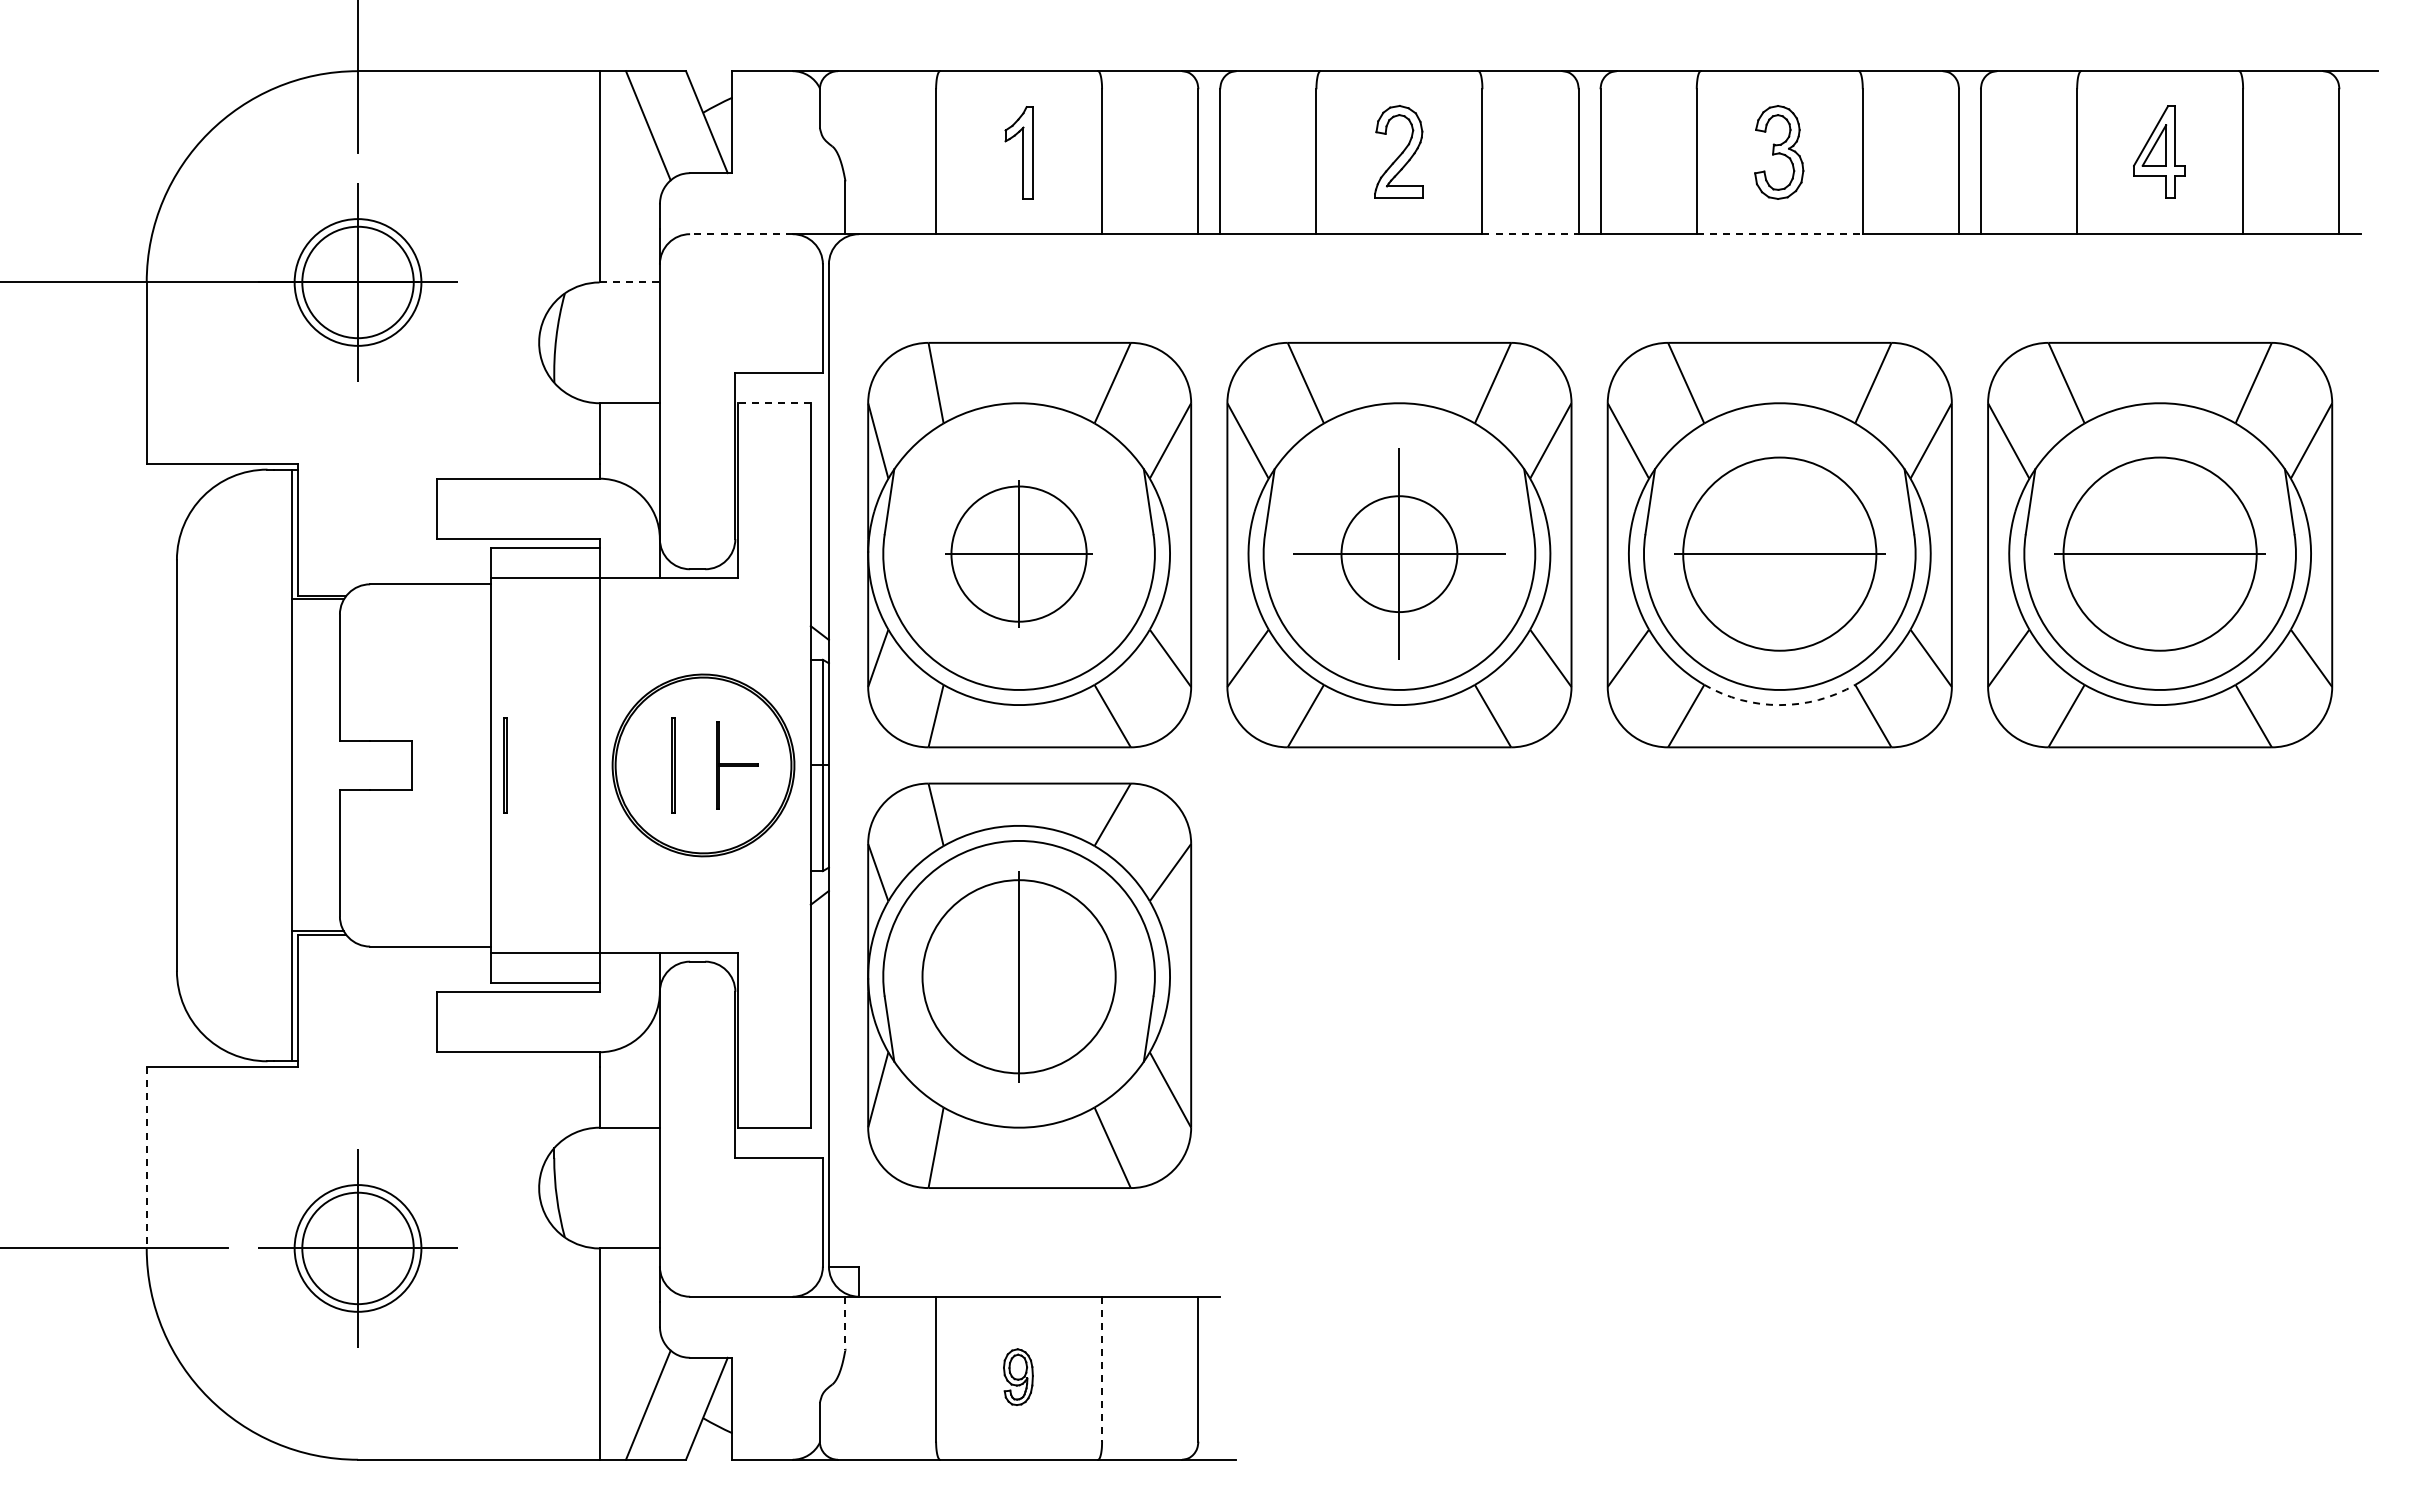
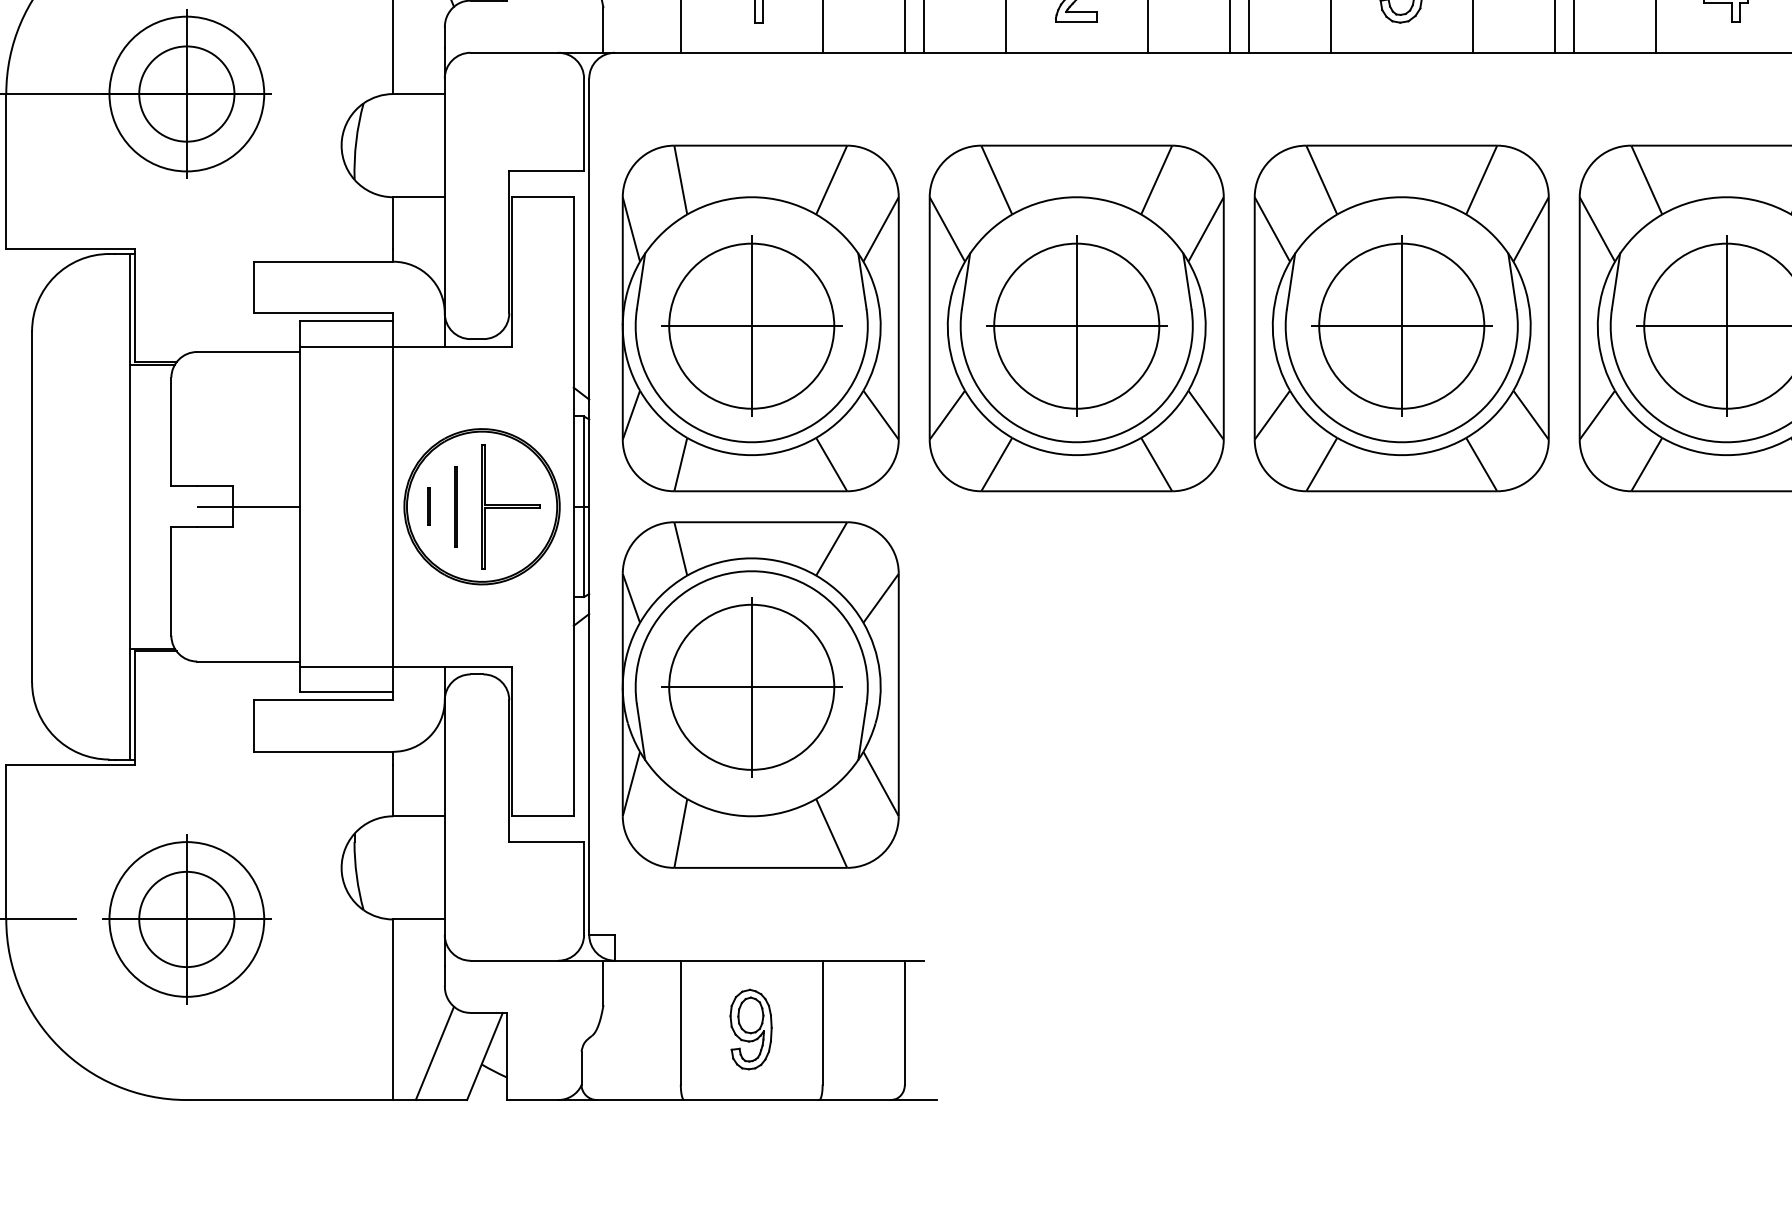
line: (740, 234) -> (513, 53), dashed -> solid
line: (1531, 234) -> (1189, 53), dashed -> solid
line: (1780, 234) -> (1402, 53), dashed -> solid
circle: (357, 282) -> (186, 94), size x1.43
line: (630, 282) -> (419, 94), dashed -> solid
line: (774, 403) -> (542, 197), dashed -> solid
part: (1018, 553) -> (751, 325), size x1.43
circle: (1399, 553) -> (1076, 325), size x1.67
line: (1779, 553) -> (1401, 325), added
line: (2160, 553) -> (1727, 325), added
arc: (1779, 705) -> (1401, 455), dashed -> solid
line: (430, 765) -> (248, 506), added
line: (504, 765) -> (312, 506), removed
line: (640, 765) -> (428, 506), added
part: (737, 765) -> (511, 506), size x1.67
line: (1018, 976) -> (751, 687), added
line: (146, 1157) -> (6, 841), dashed -> solid
circle: (357, 1248) -> (186, 919), size x1.43
line: (845, 1323) -> (603, 983), dashed -> solid
line: (1102, 1369) -> (823, 1022), dashed -> solid
part: (1018, 1376) -> (751, 1028), size x1.67

